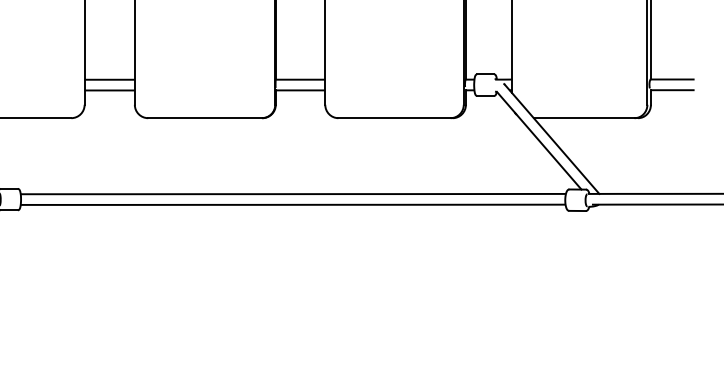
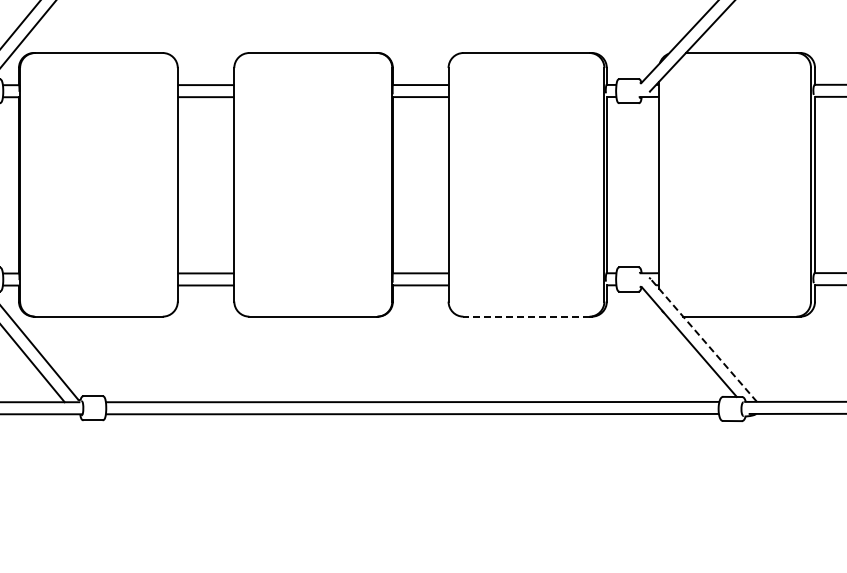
line: (394, 118) -> (526, 316), solid -> dashed
line: (551, 139) -> (703, 340), solid -> dashed

